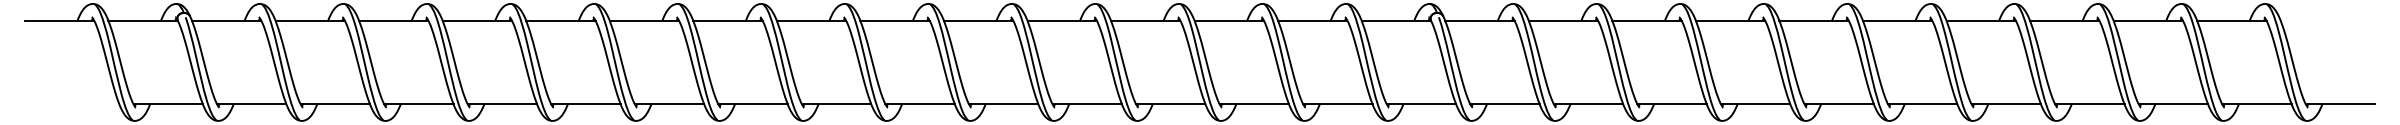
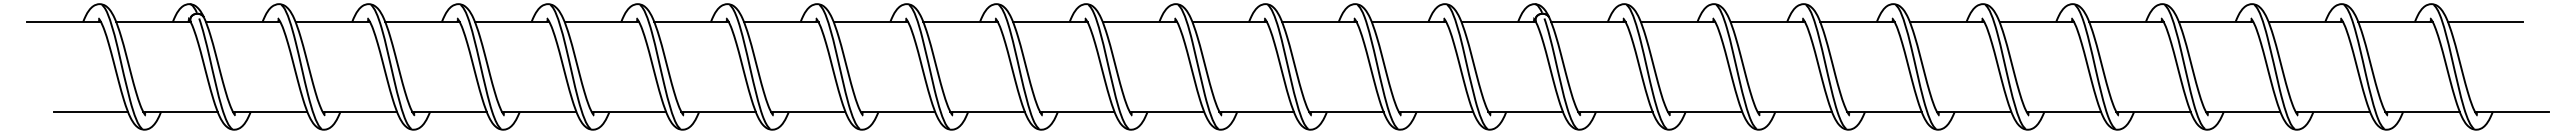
line: (2315, 21) -> (2485, 22), added
line: (84, 103) -> (90, 111), added

